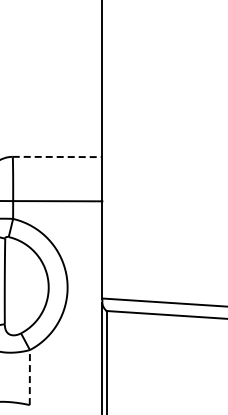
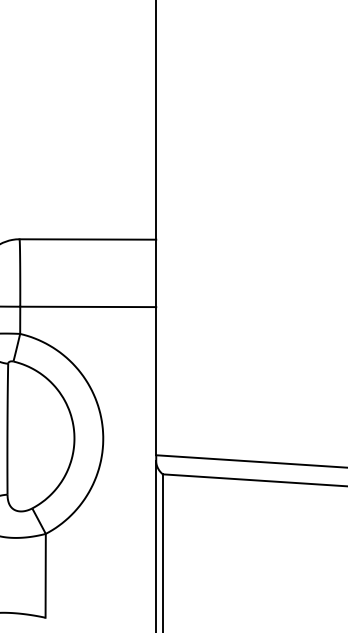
line: (57, 156) -> (87, 238), dashed -> solid
line: (29, 377) -> (45, 575), dashed -> solid

